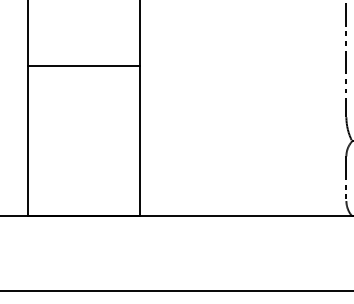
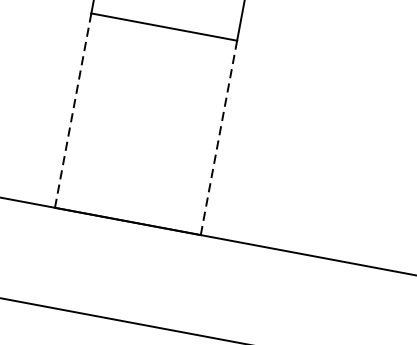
line: (27, 141) -> (72, 110), solid -> dashed
line: (140, 141) -> (219, 138), solid -> dashed

